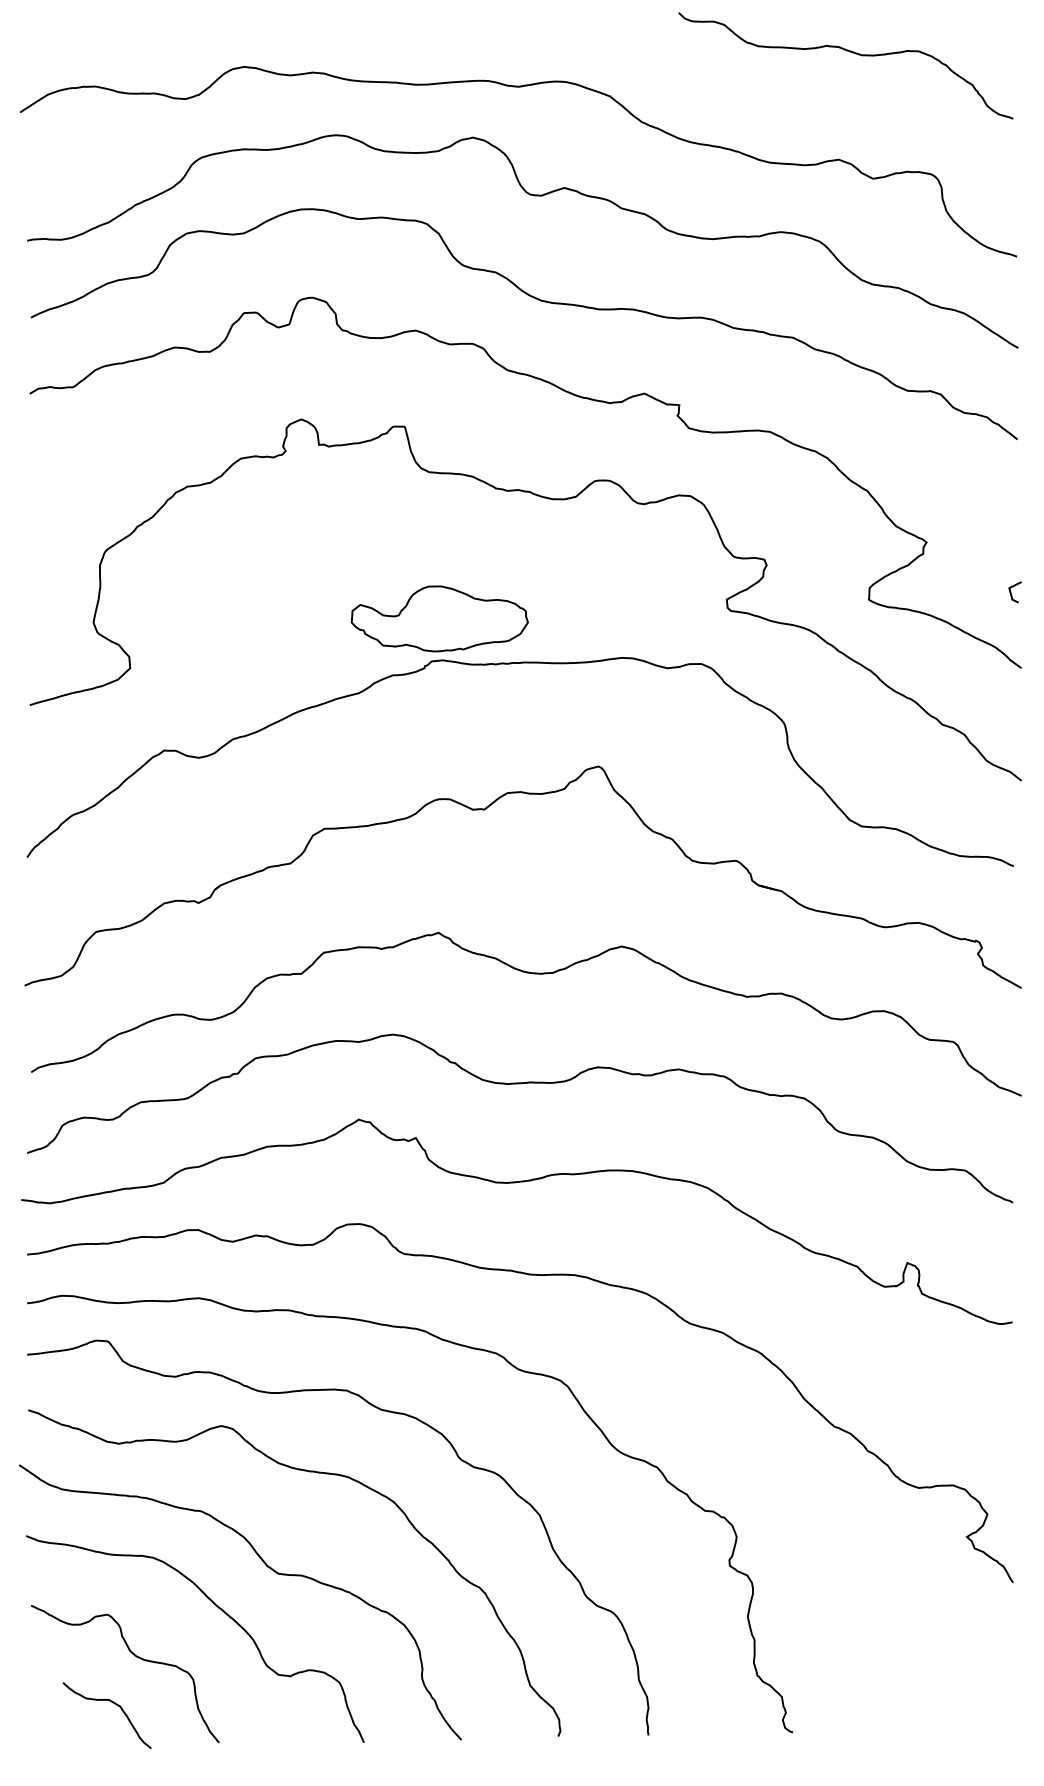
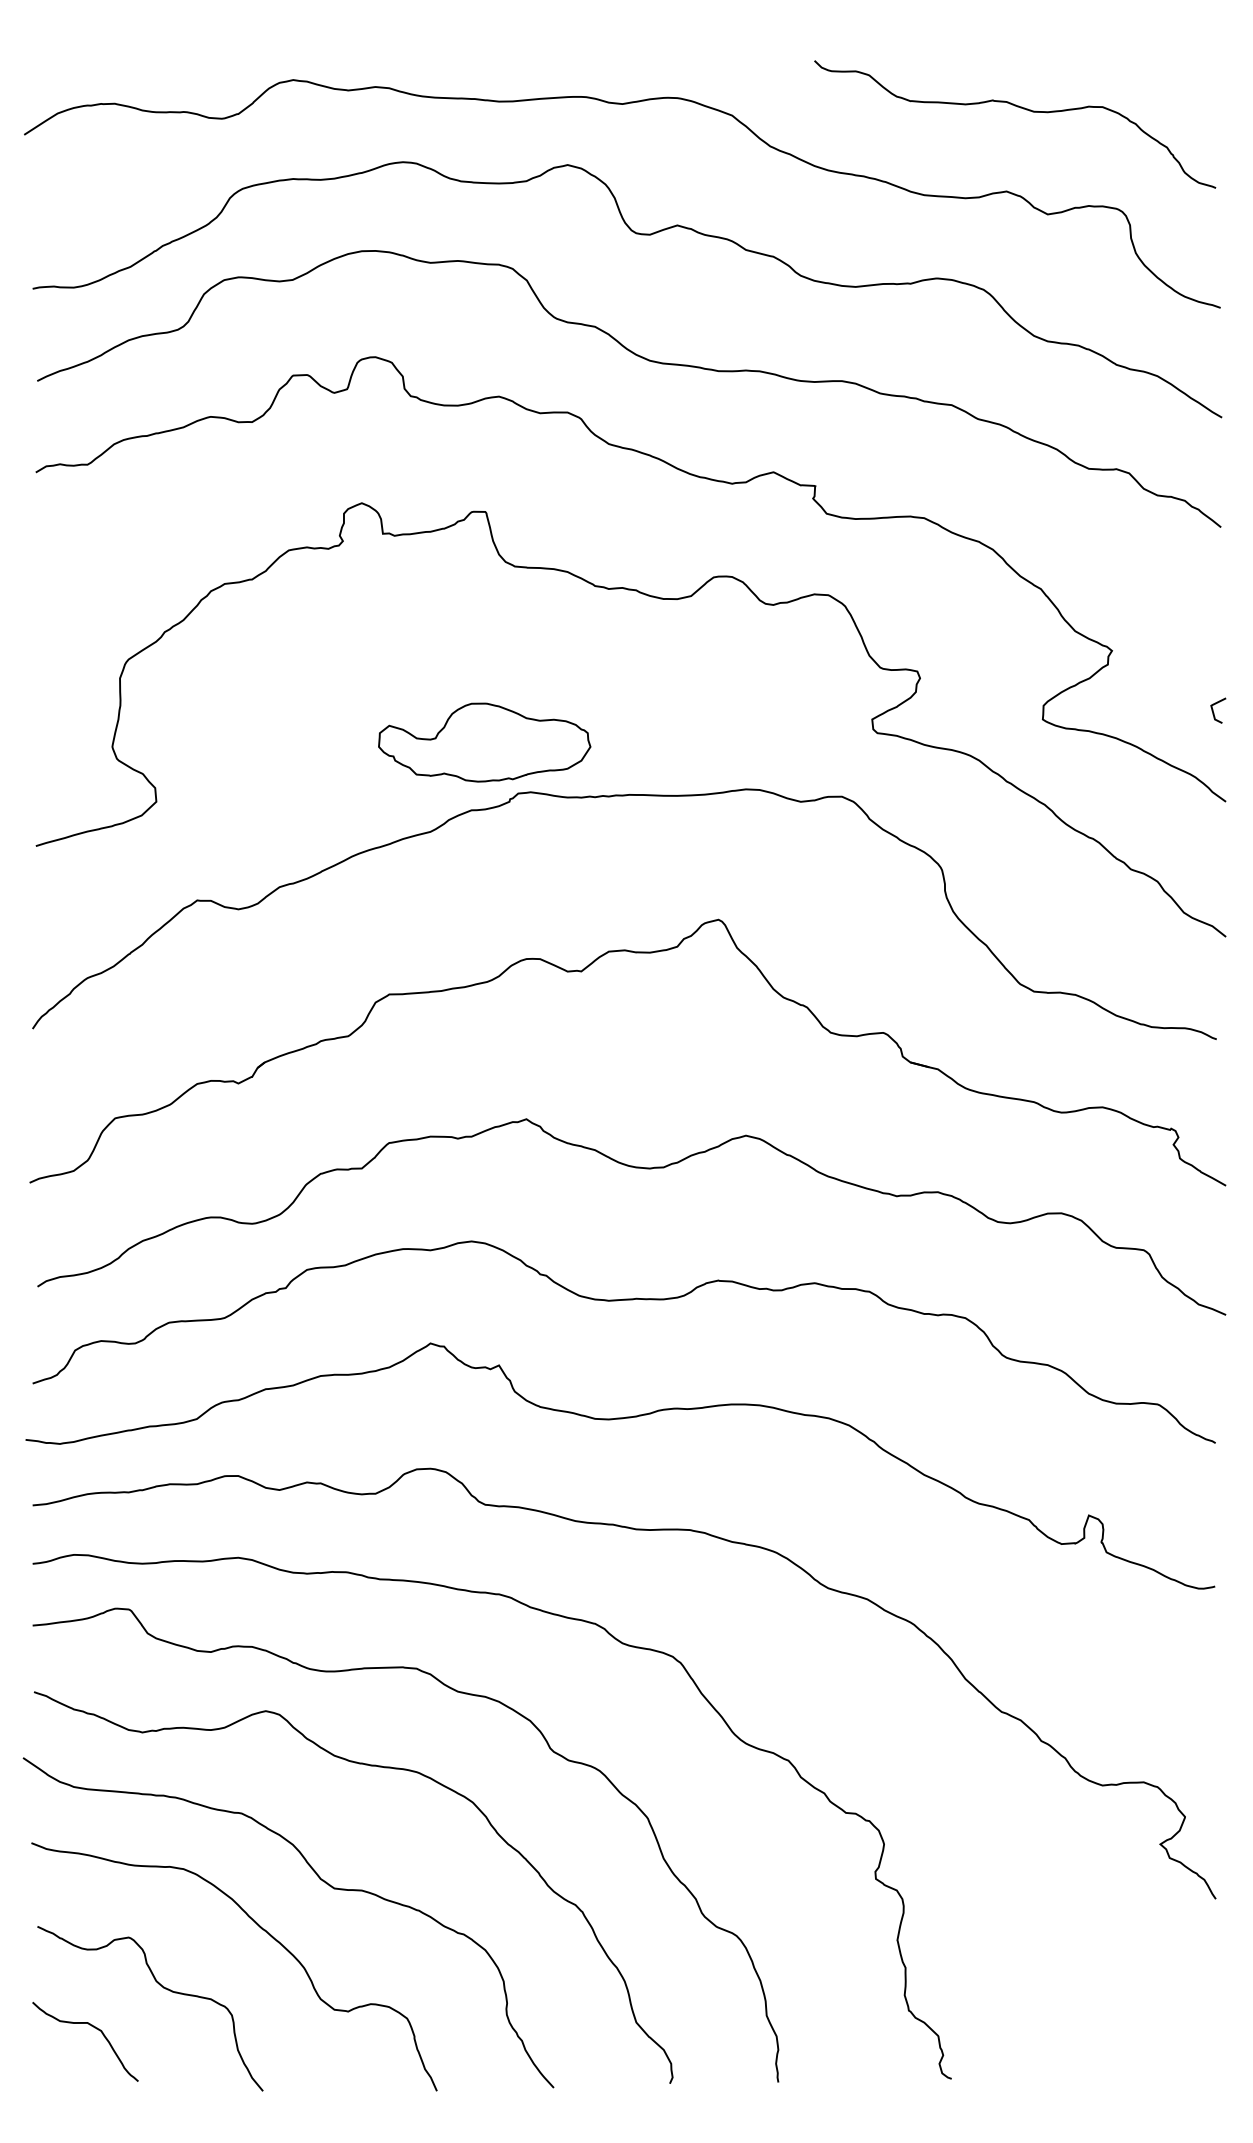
curve: (849, 52) -> (1019, 108), moved
part: (439, 618) -> (484, 742), moved
curve: (112, 1703) -> (91, 2027), moved

